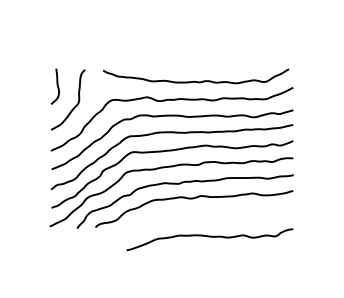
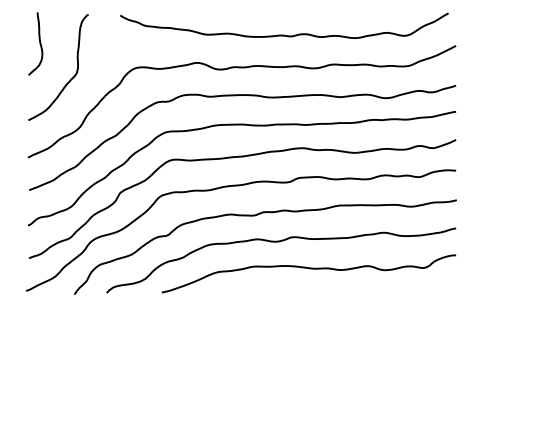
curve: (209, 237) -> (308, 269), moved

